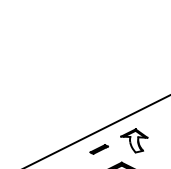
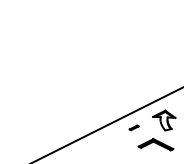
part: (98, 149) -> (133, 127), size x0.6

